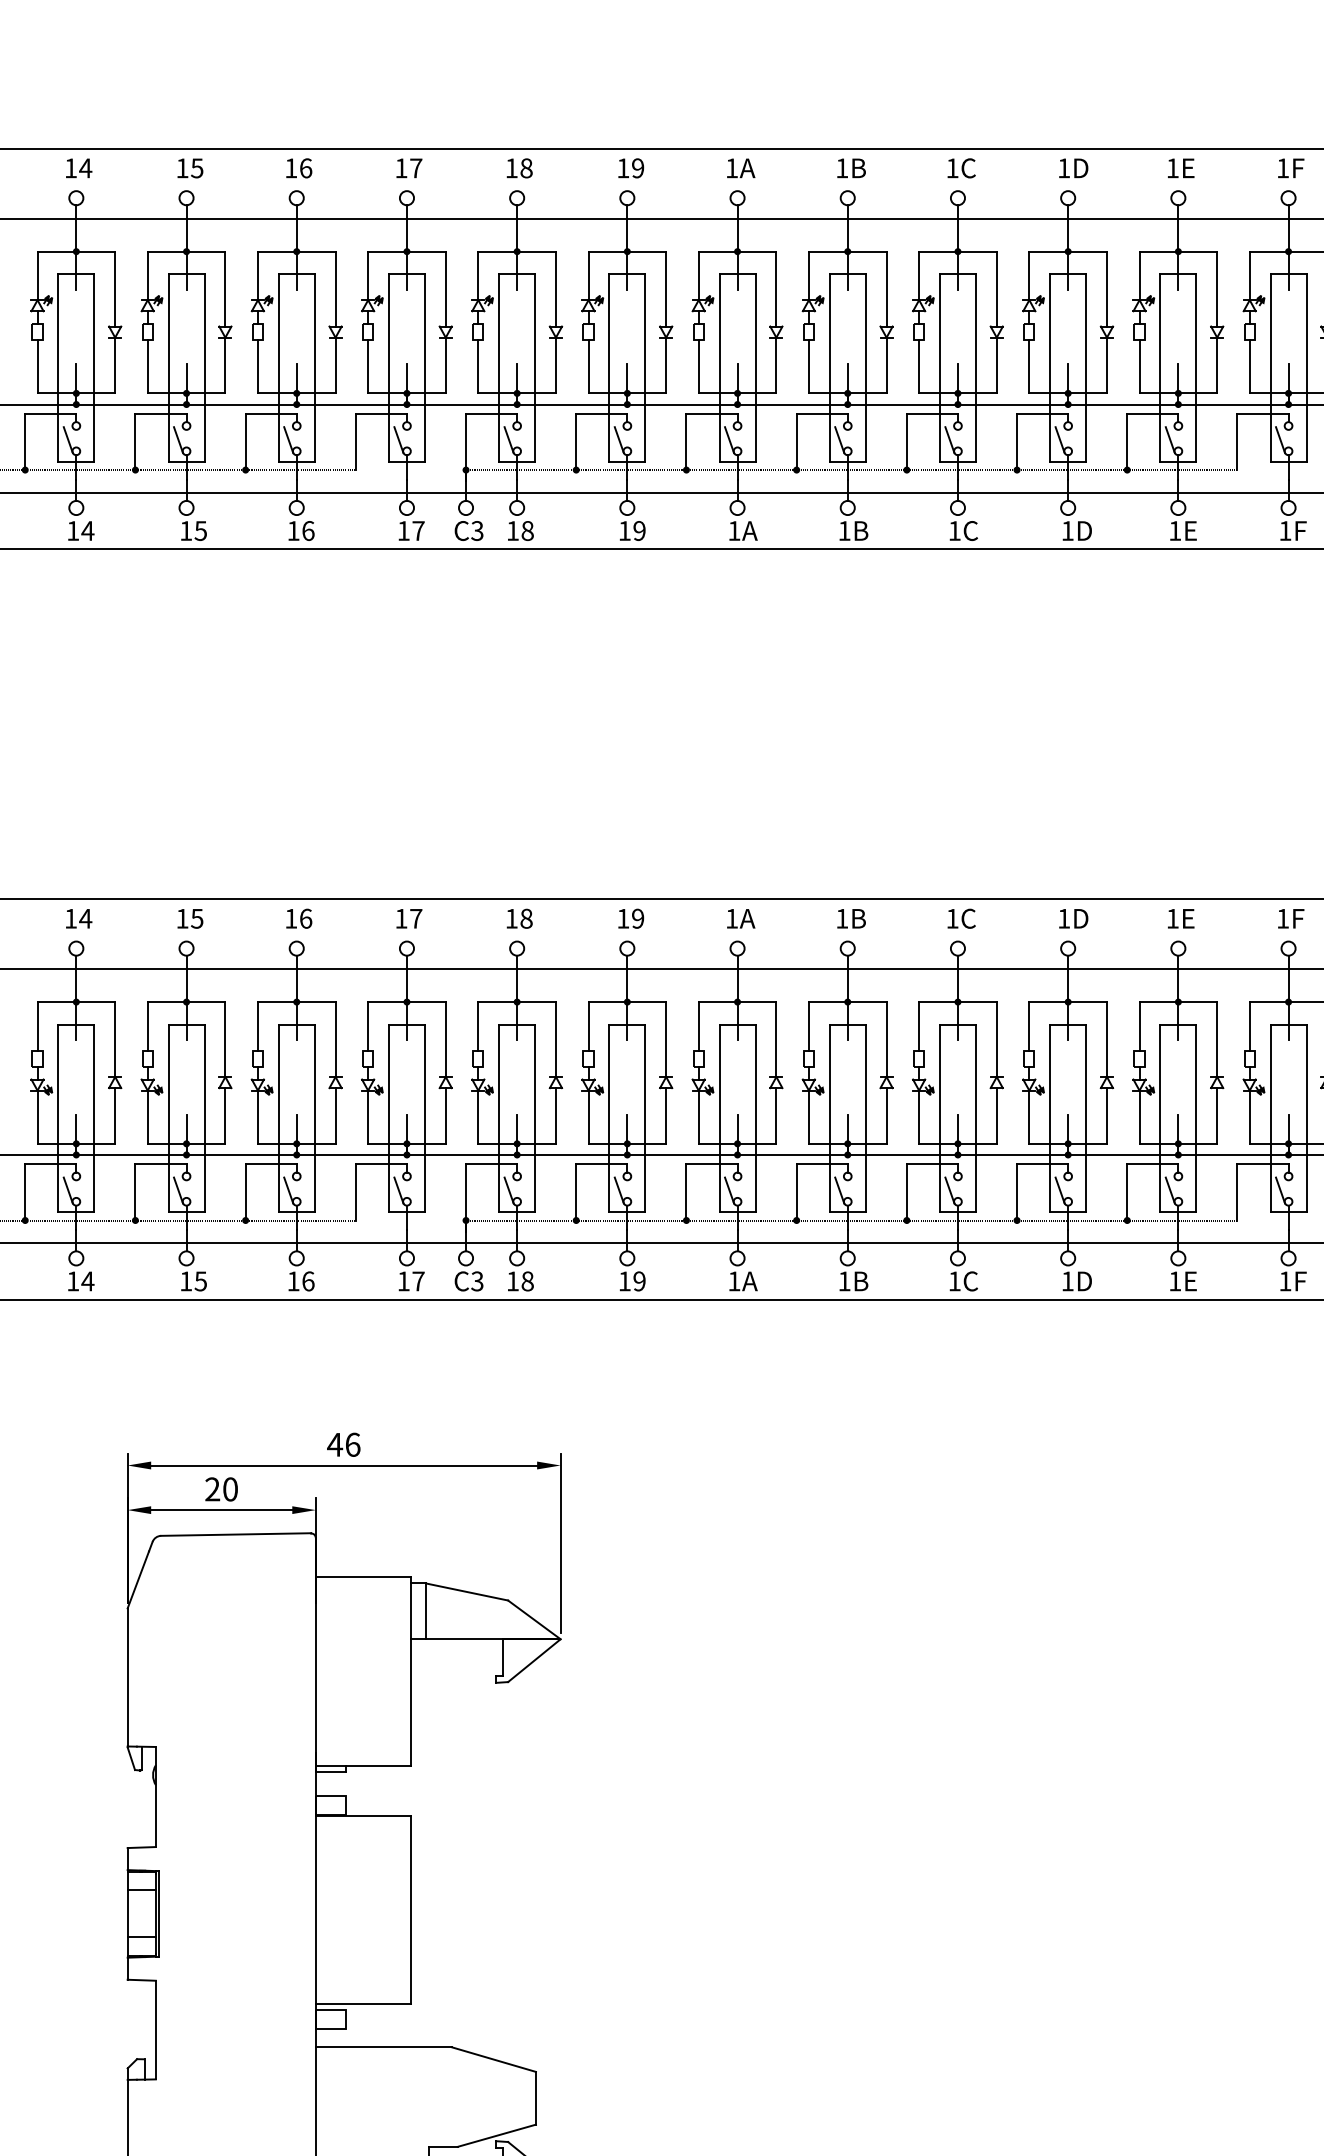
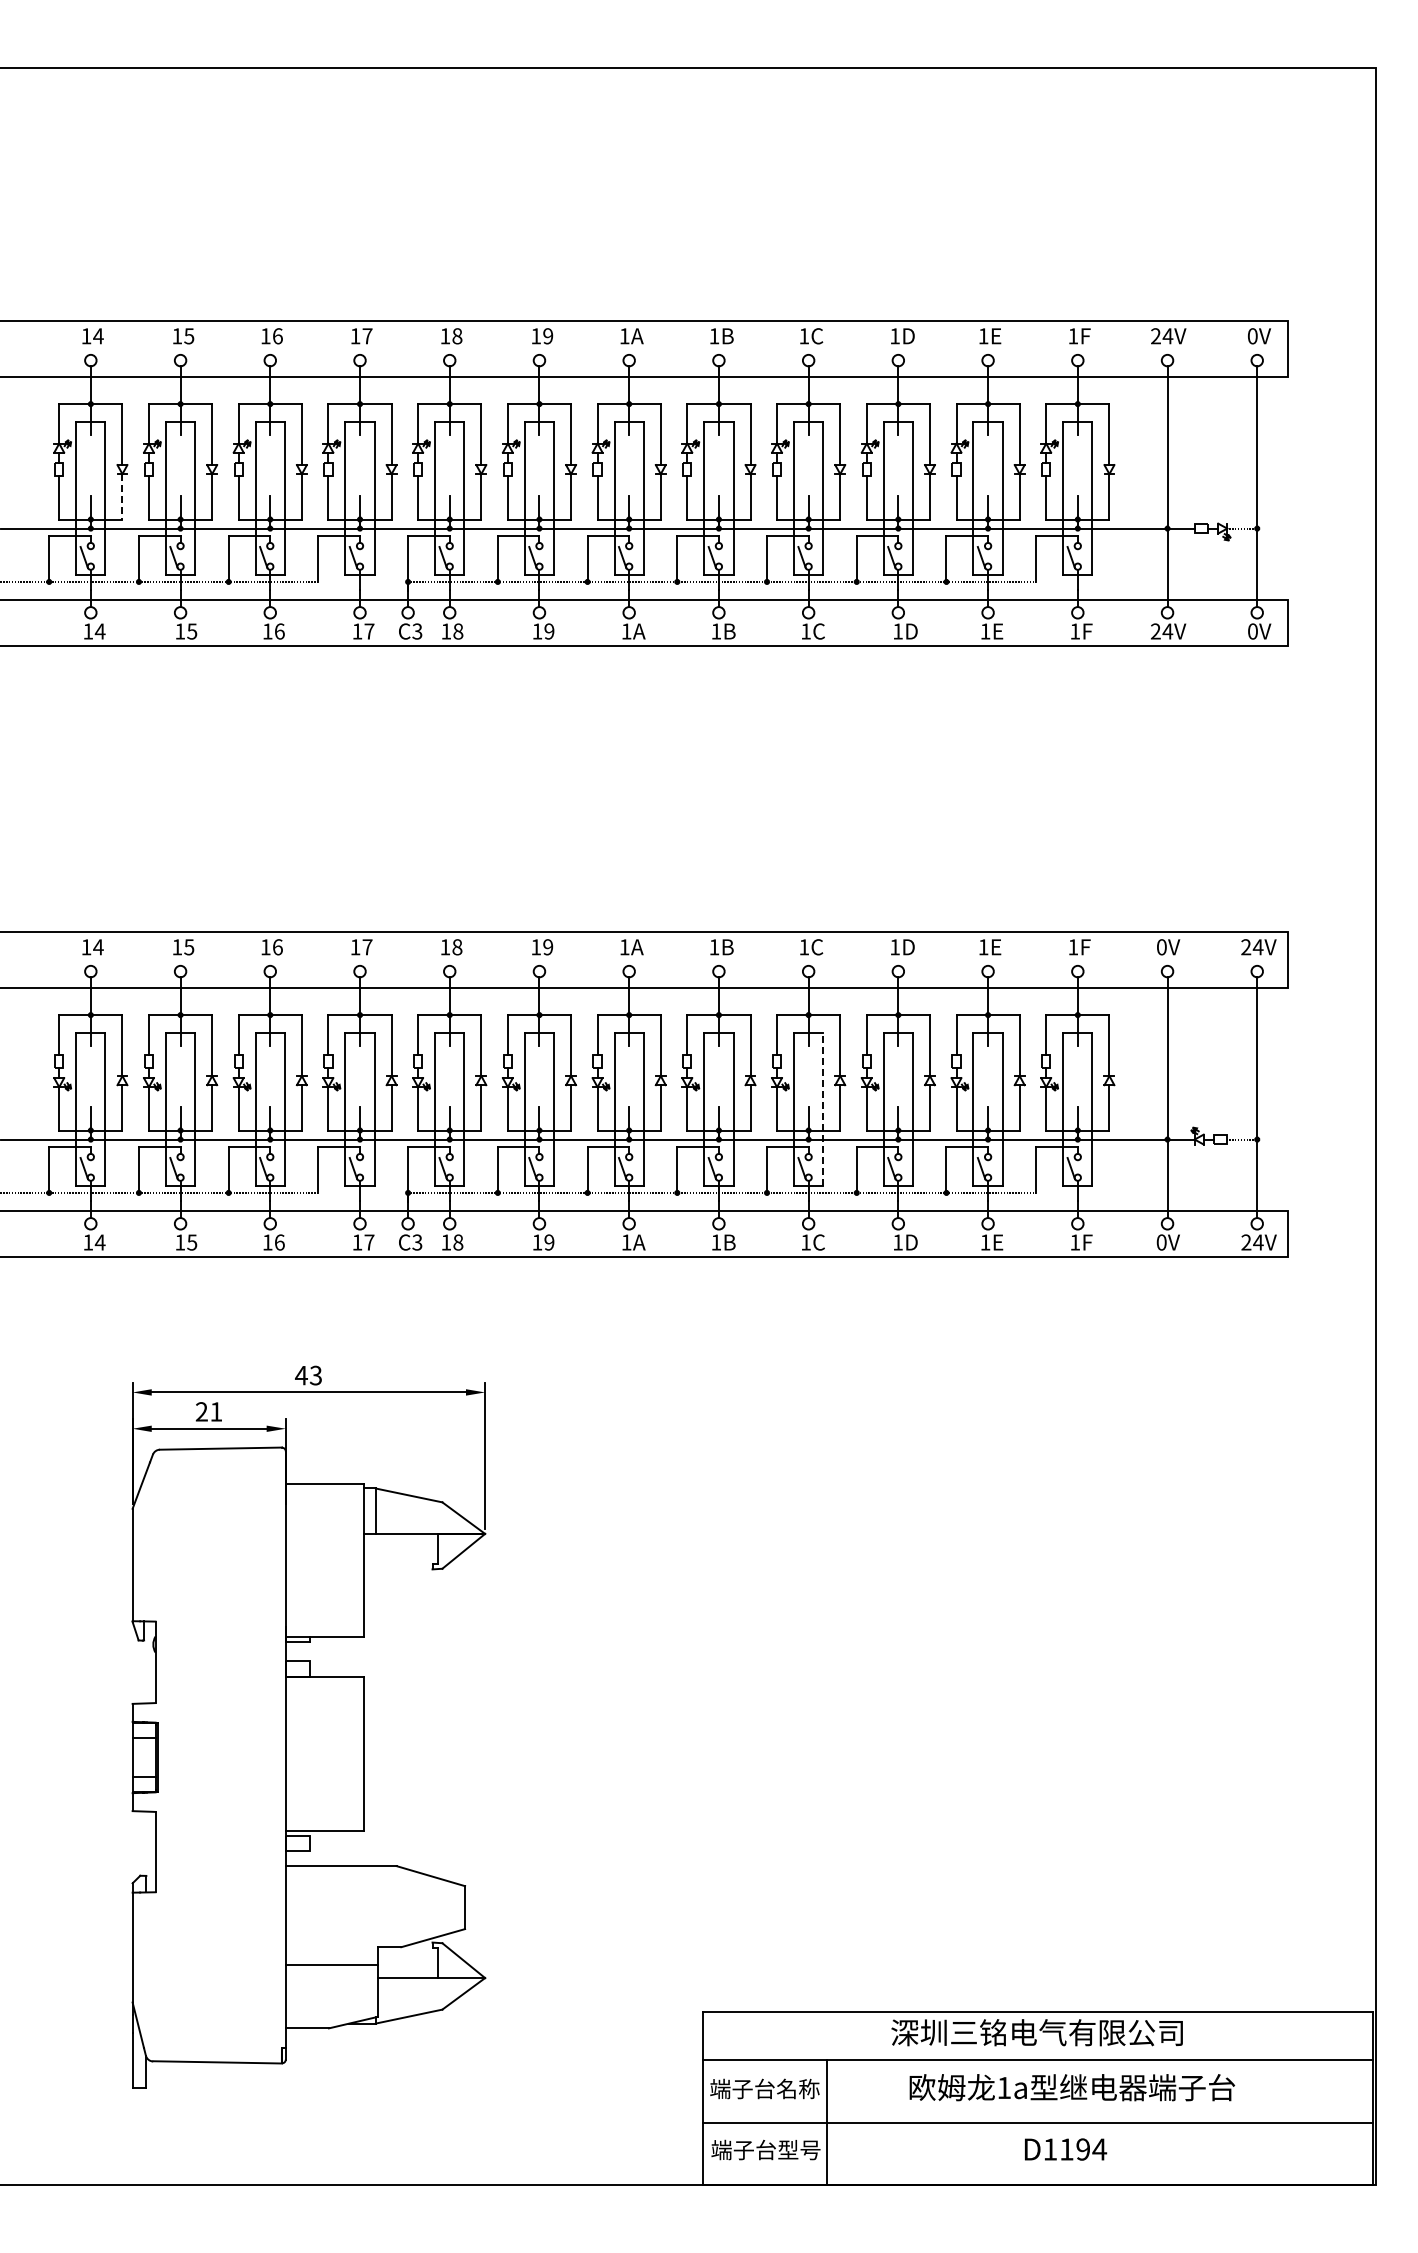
line: (115, 365) -> (122, 496), solid -> dashed
line: (976, 1118) -> (823, 1109), solid -> dashed
text: (352, 1444) -> (315, 1375), 46 -> 43
text: (230, 1488) -> (216, 1411), 20 -> 21

